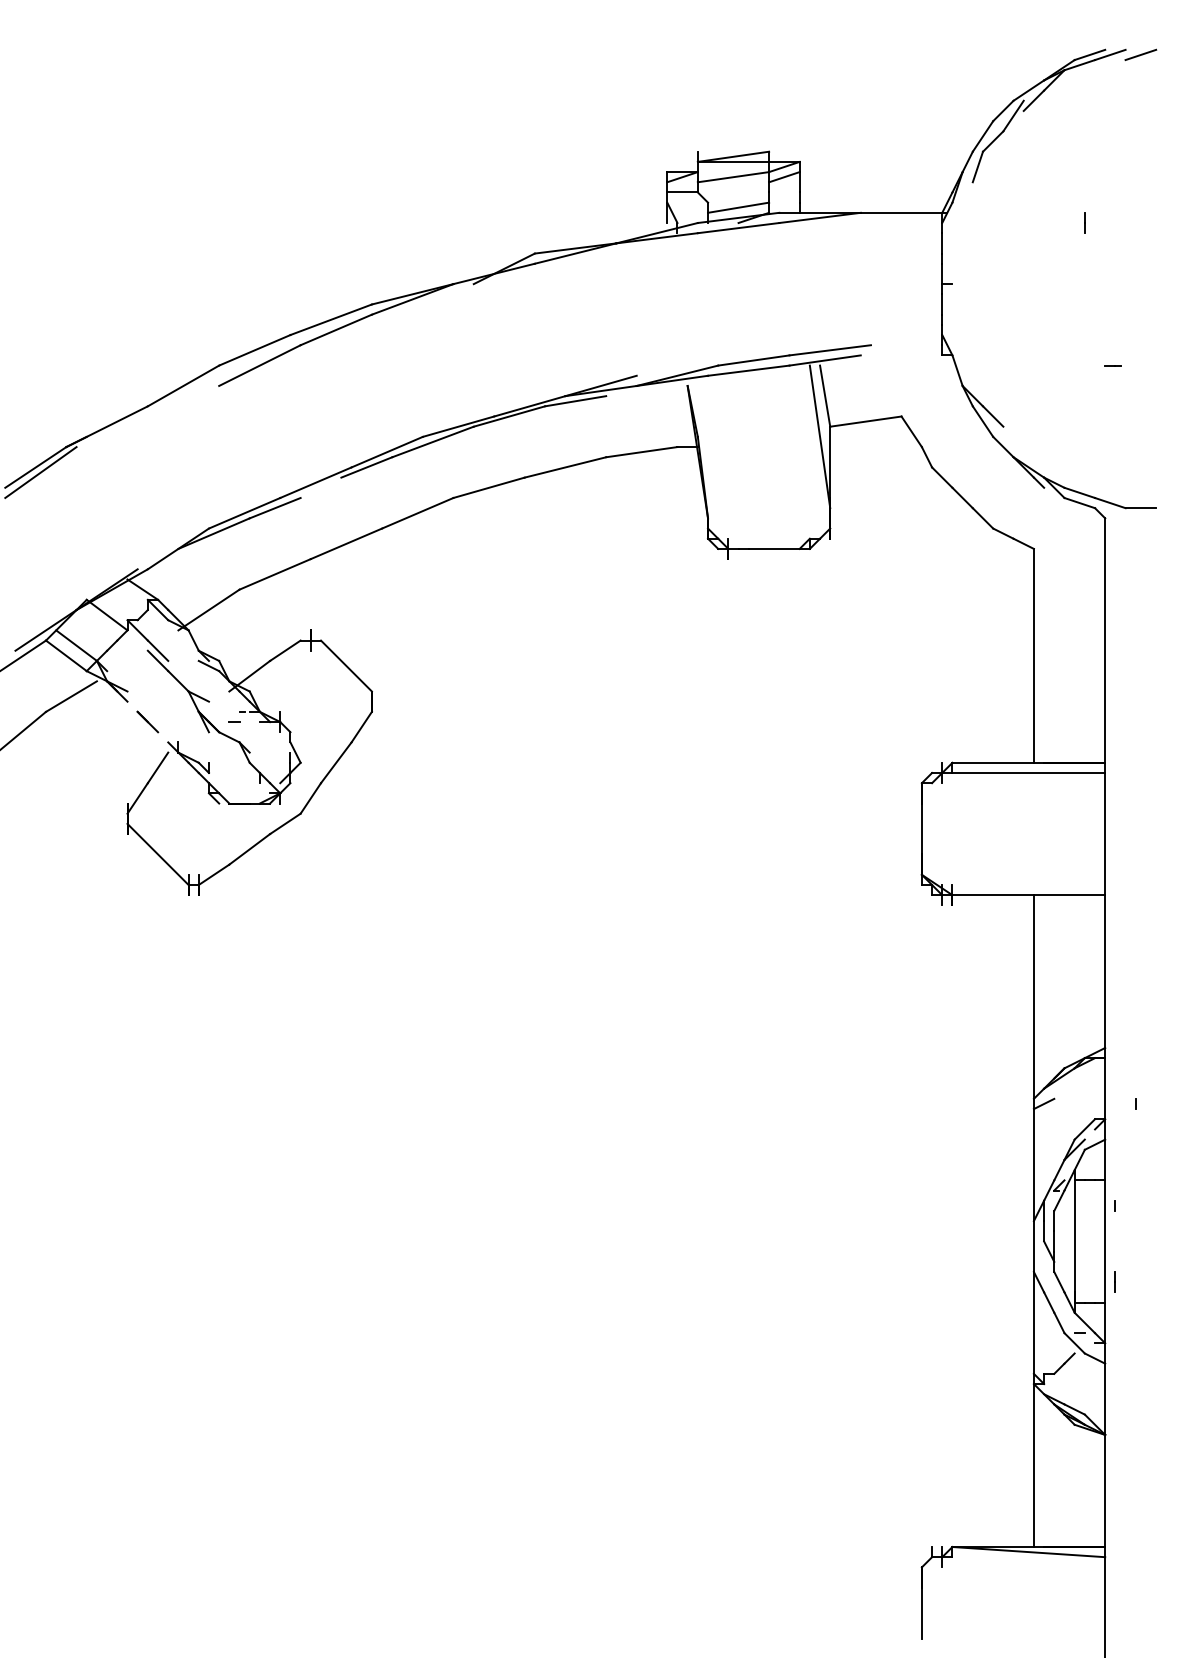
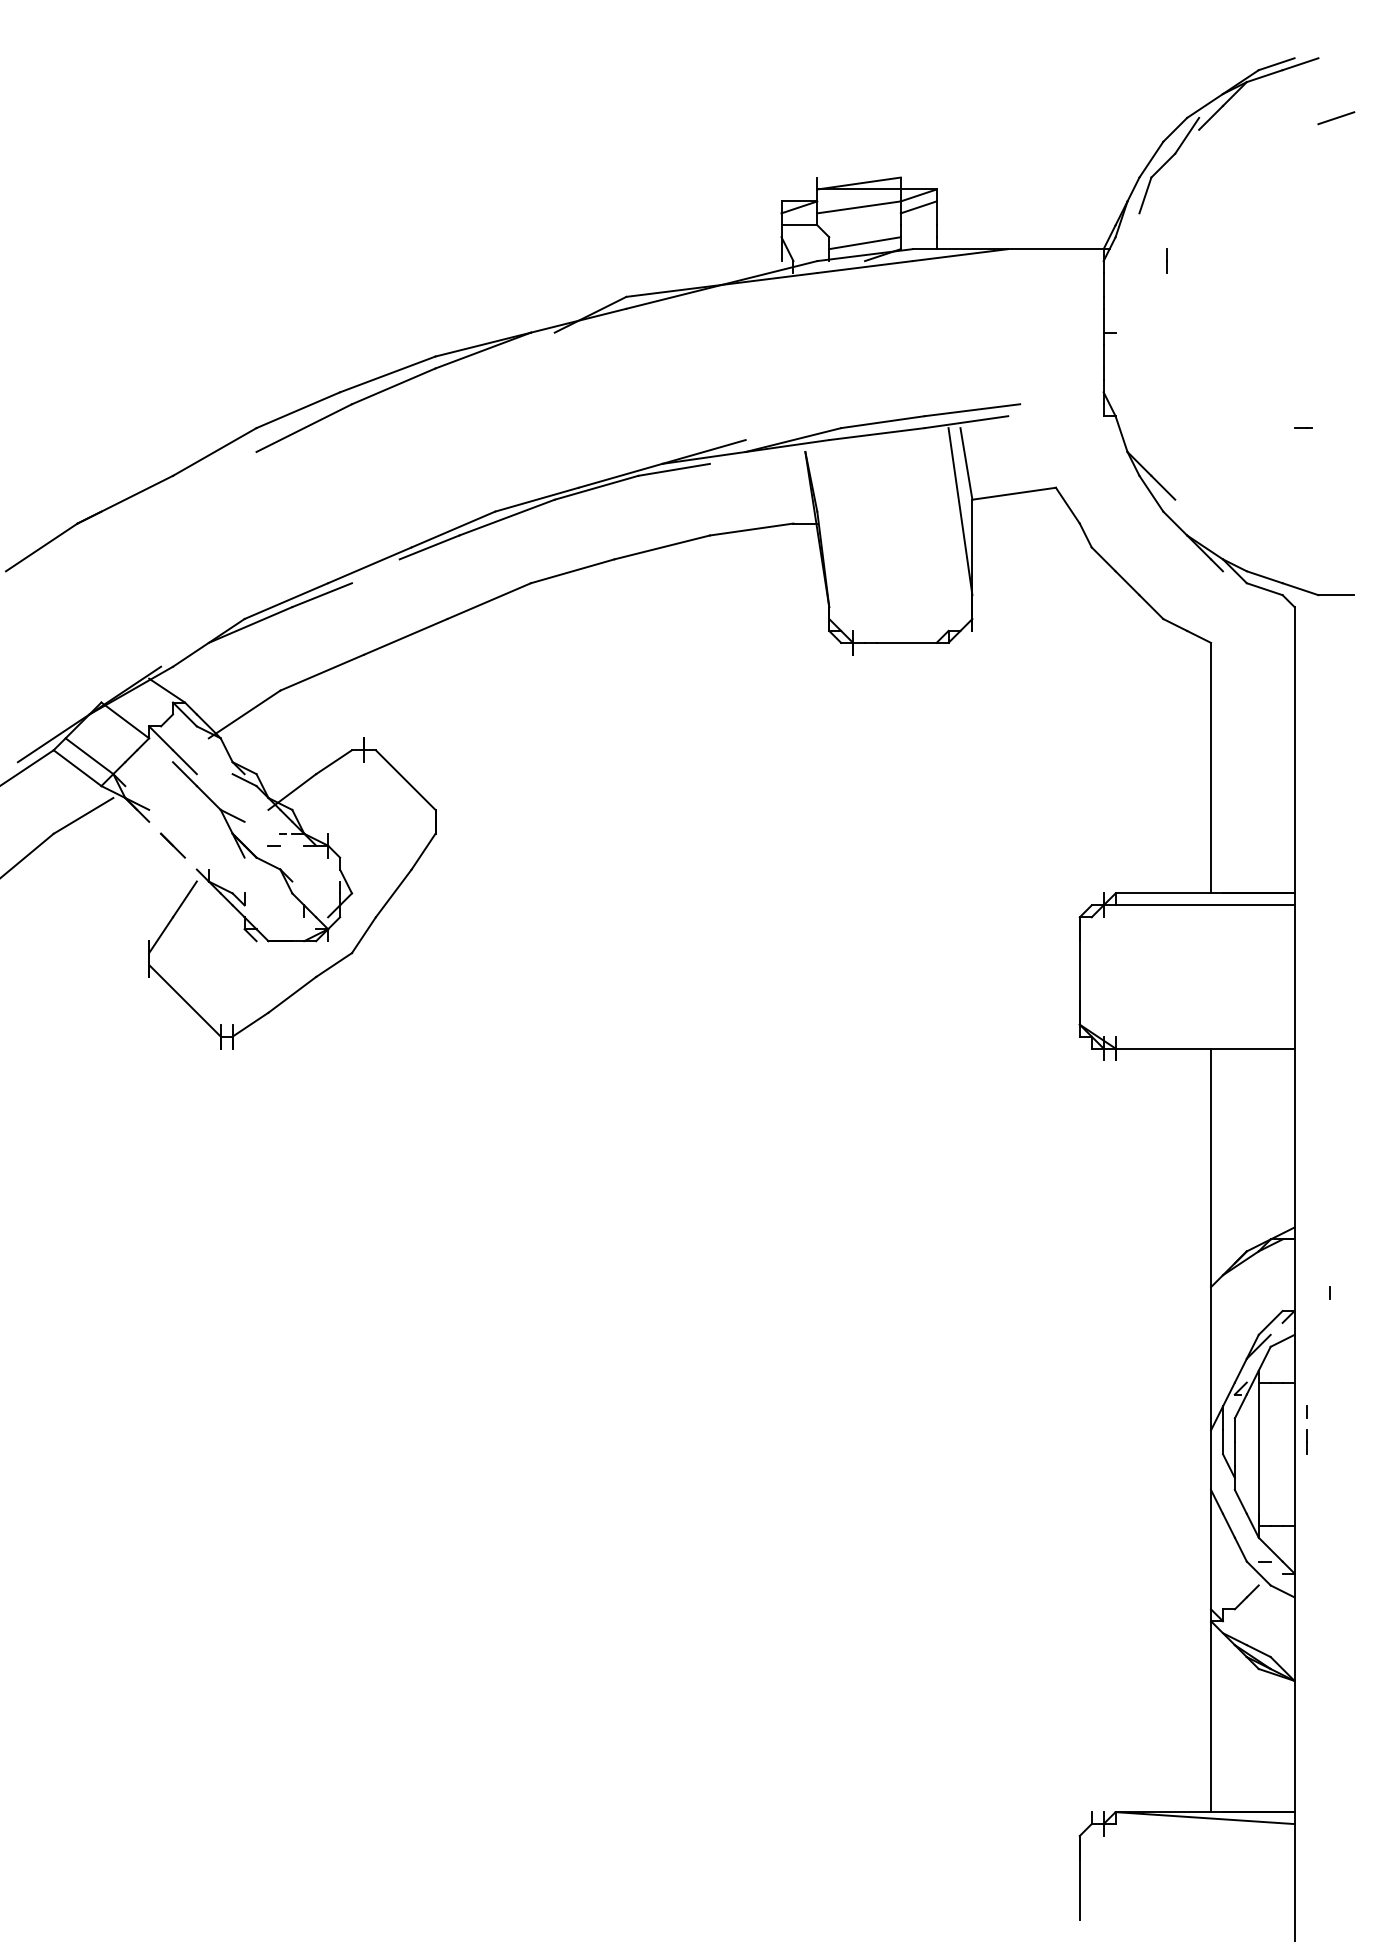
line: (1141, 55) -> (1336, 118), moved
line: (1084, 222) -> (1166, 260), moved
line: (40, 472) -> (47, 553), removed
line: (1043, 1104) -> (1222, 1293), removed
line: (1115, 1281) -> (1306, 1441), moved

